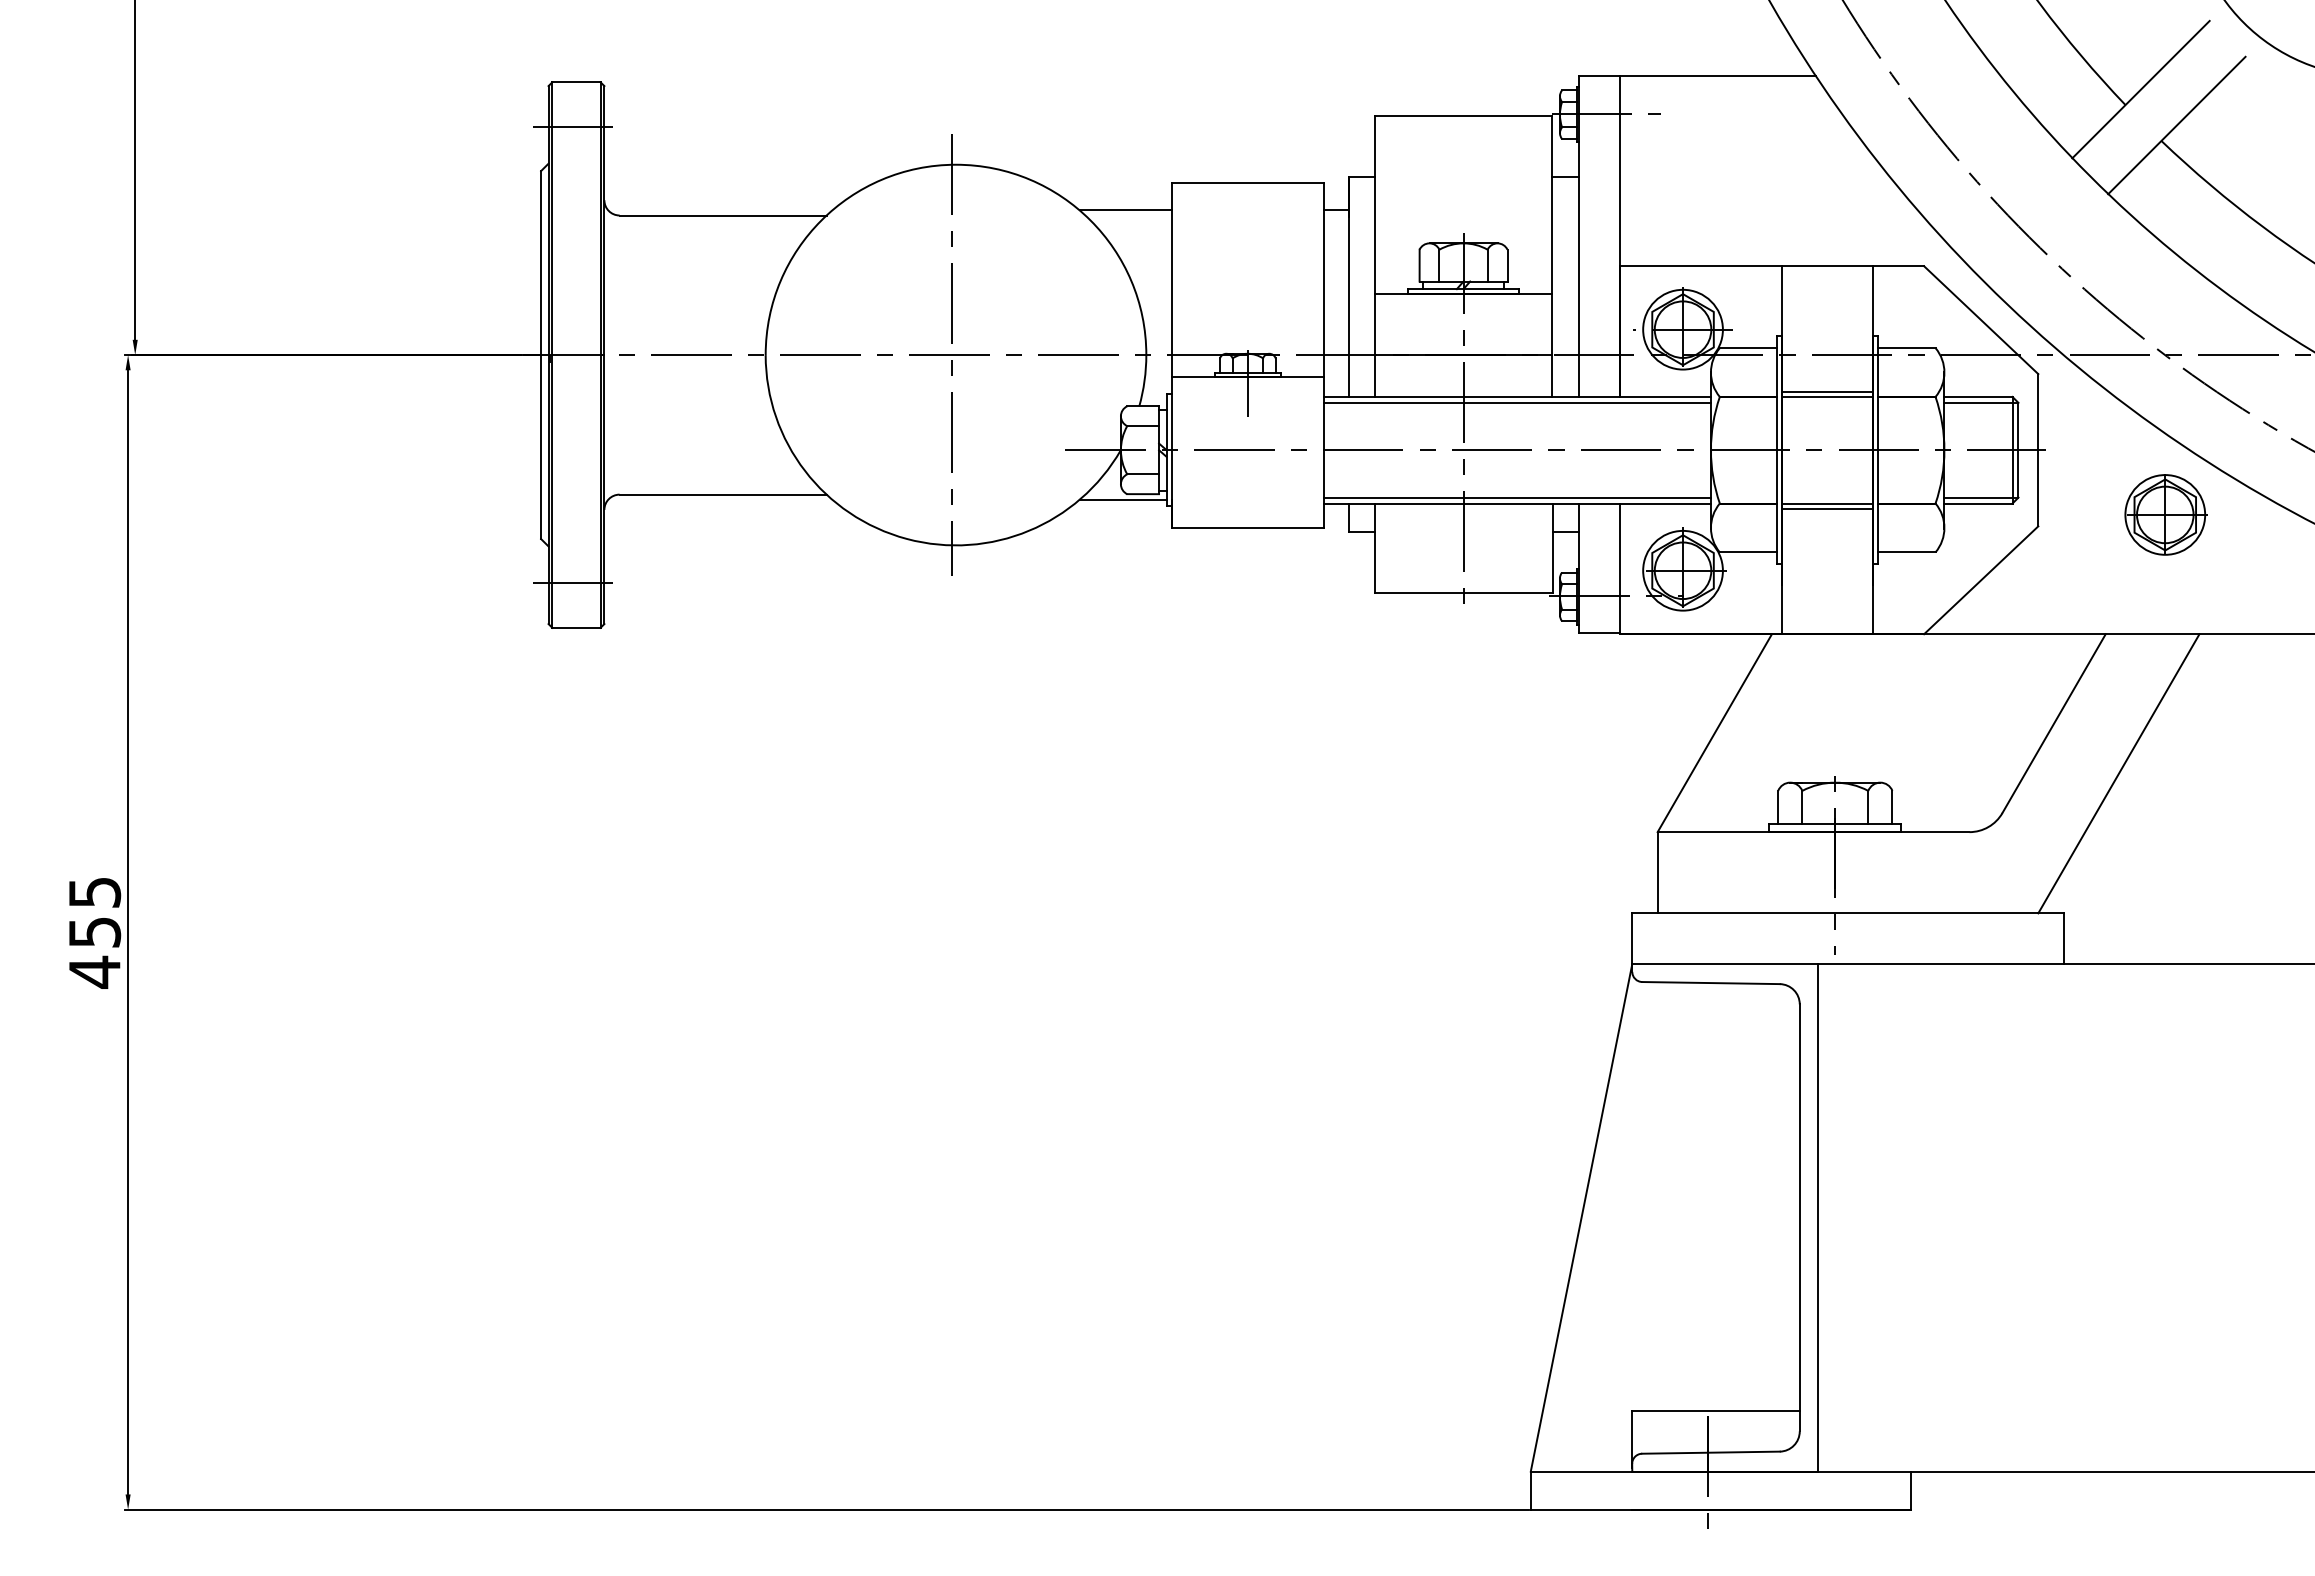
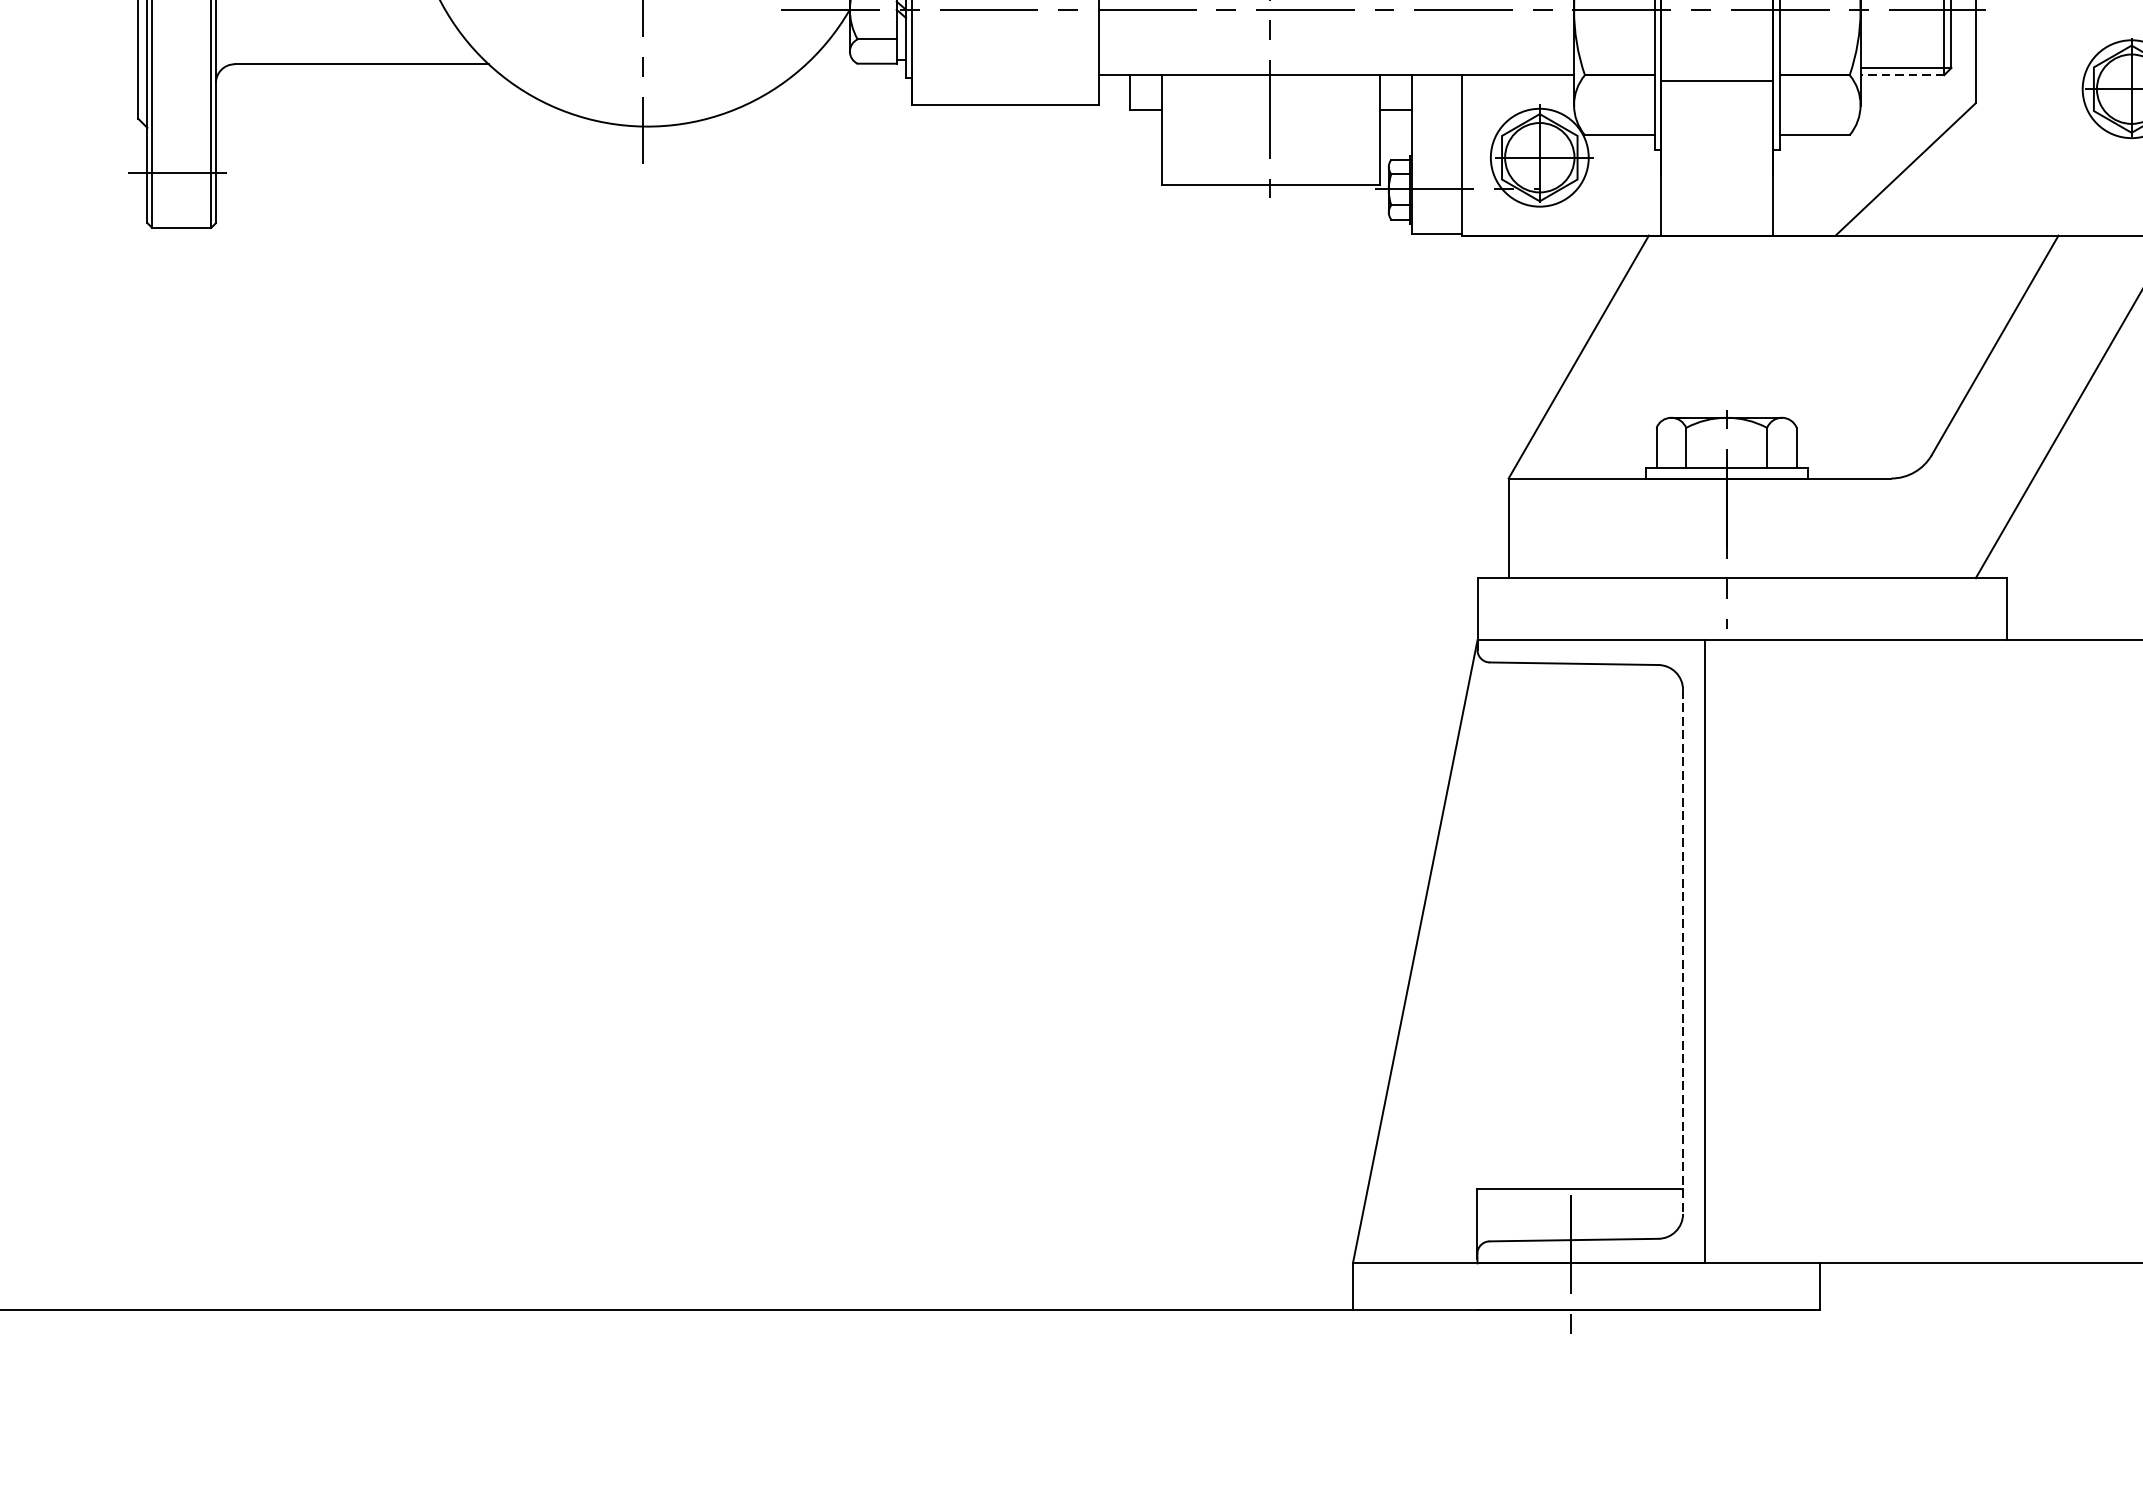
line: (1516, 497) -> (1335, 67), removed
line: (1122, 499) -> (851, 70), removed
line: (1827, 503) -> (1717, 75), removed
line: (1977, 503) -> (1901, 75), solid -> dashed
line: (1799, 1218) -> (1682, 952), solid -> dashed

